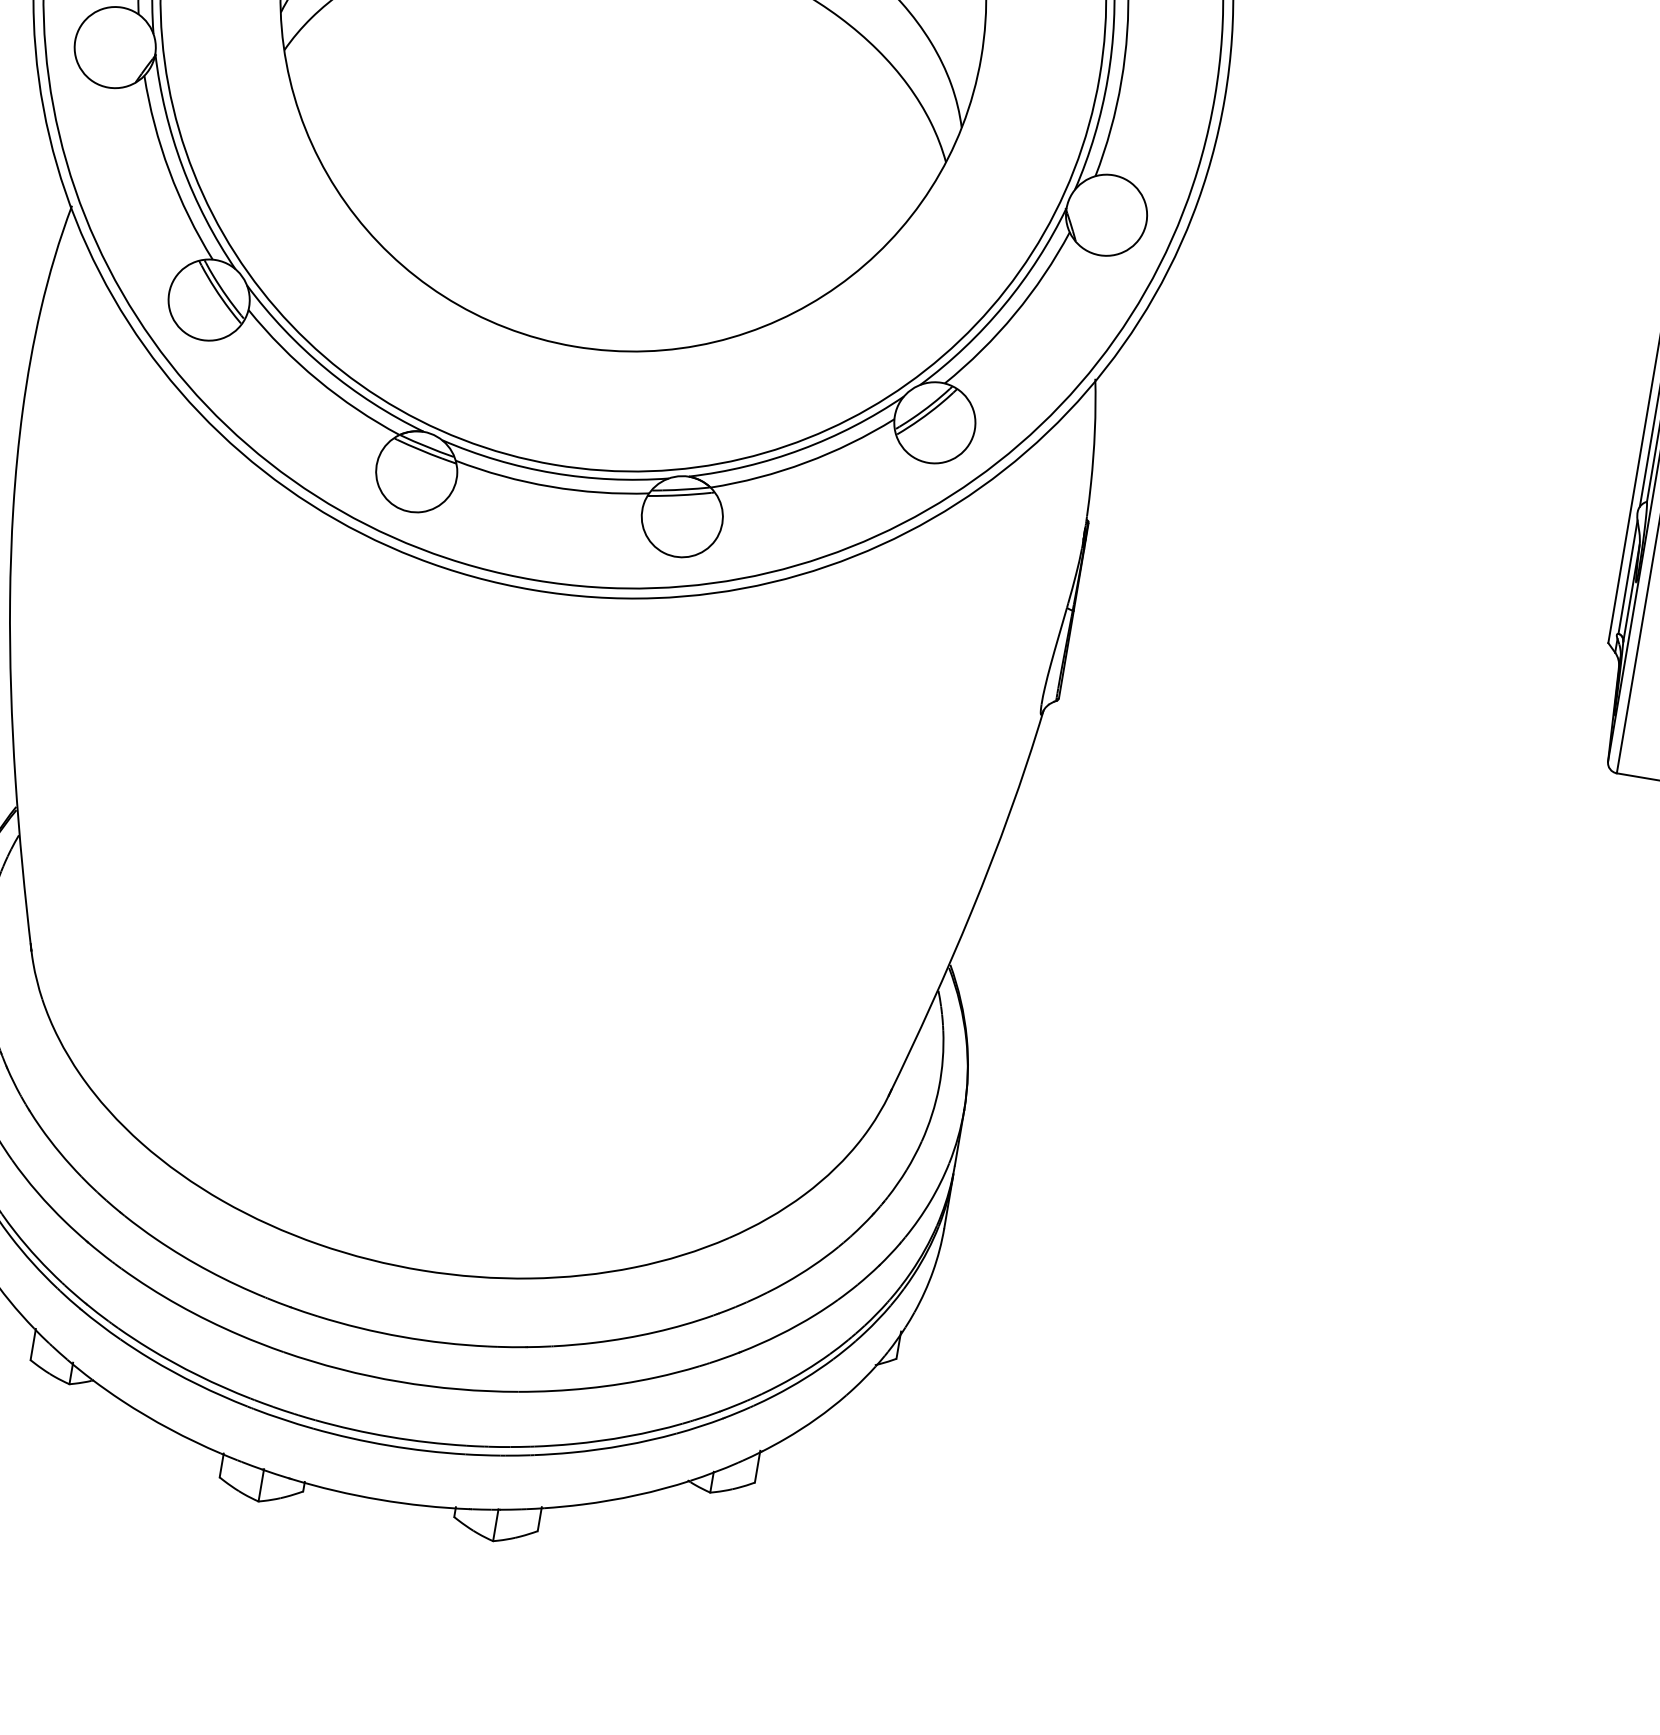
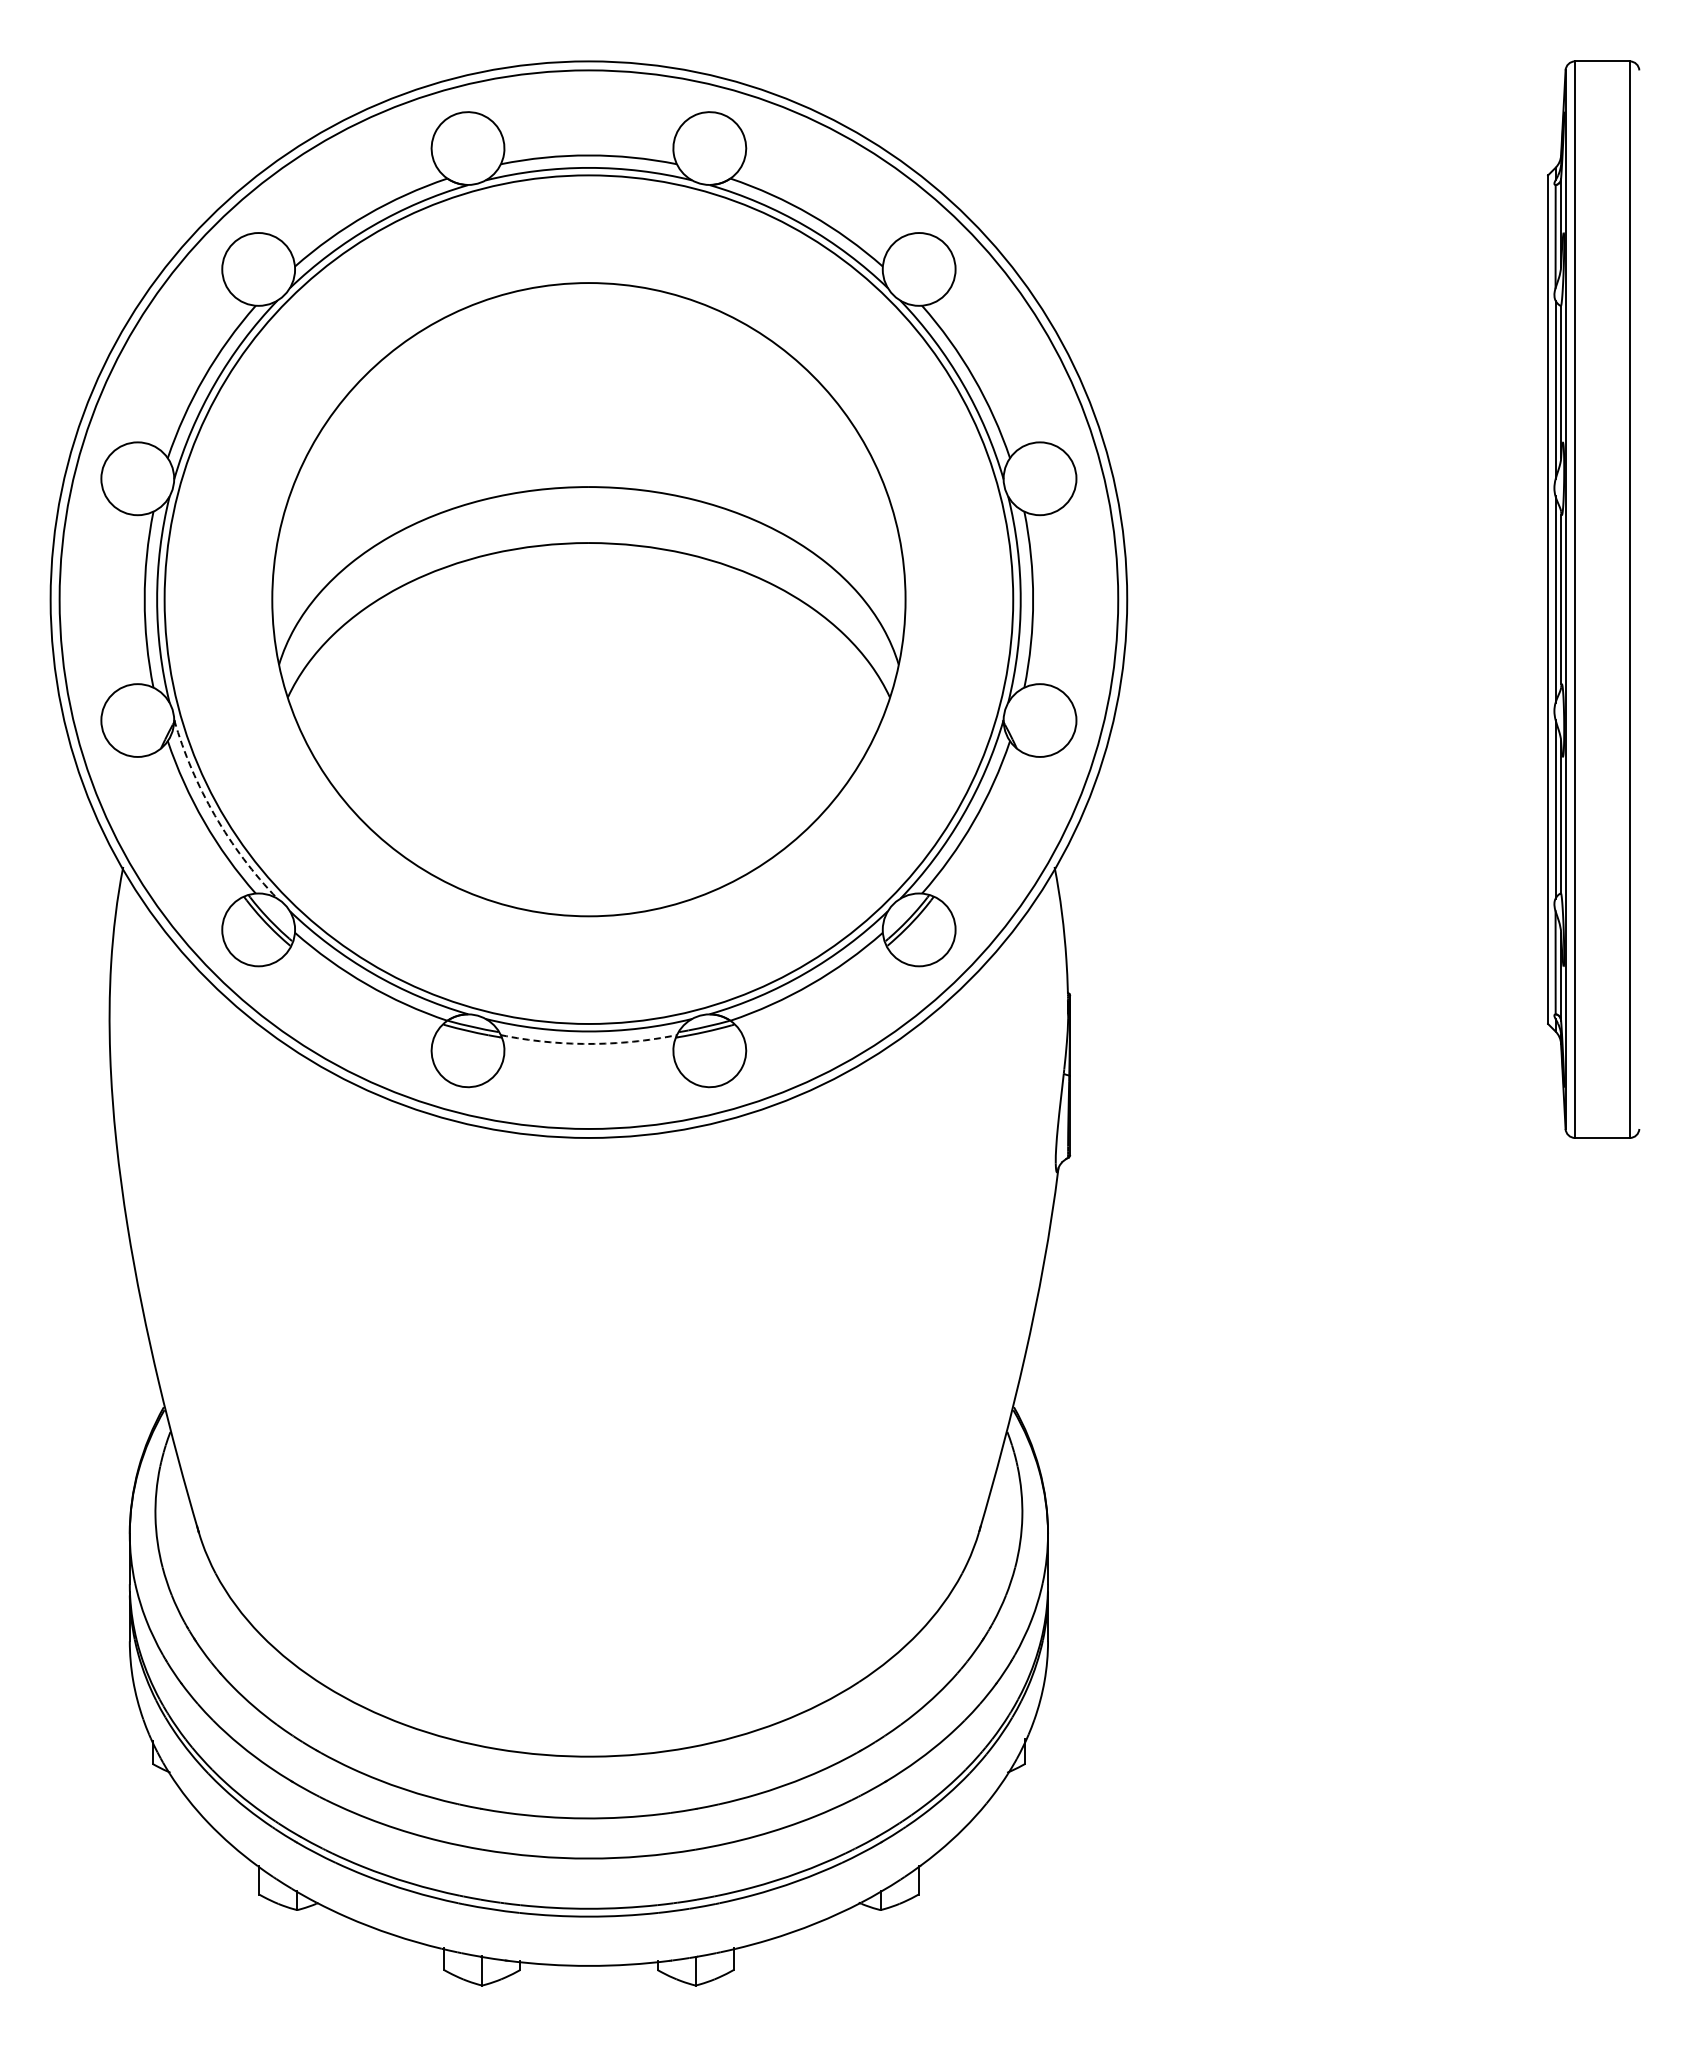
arc: (181, 166) -> (214, 815), solid -> dashed
arc: (550, 486) -> (588, 1043), solid -> dashed

